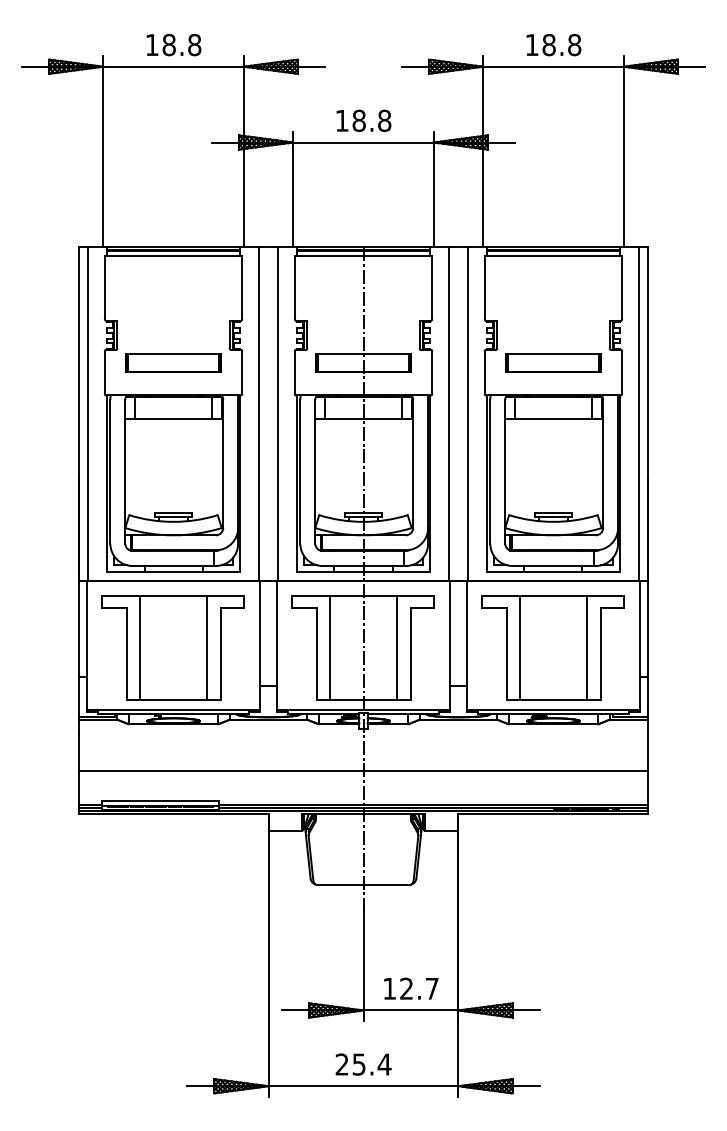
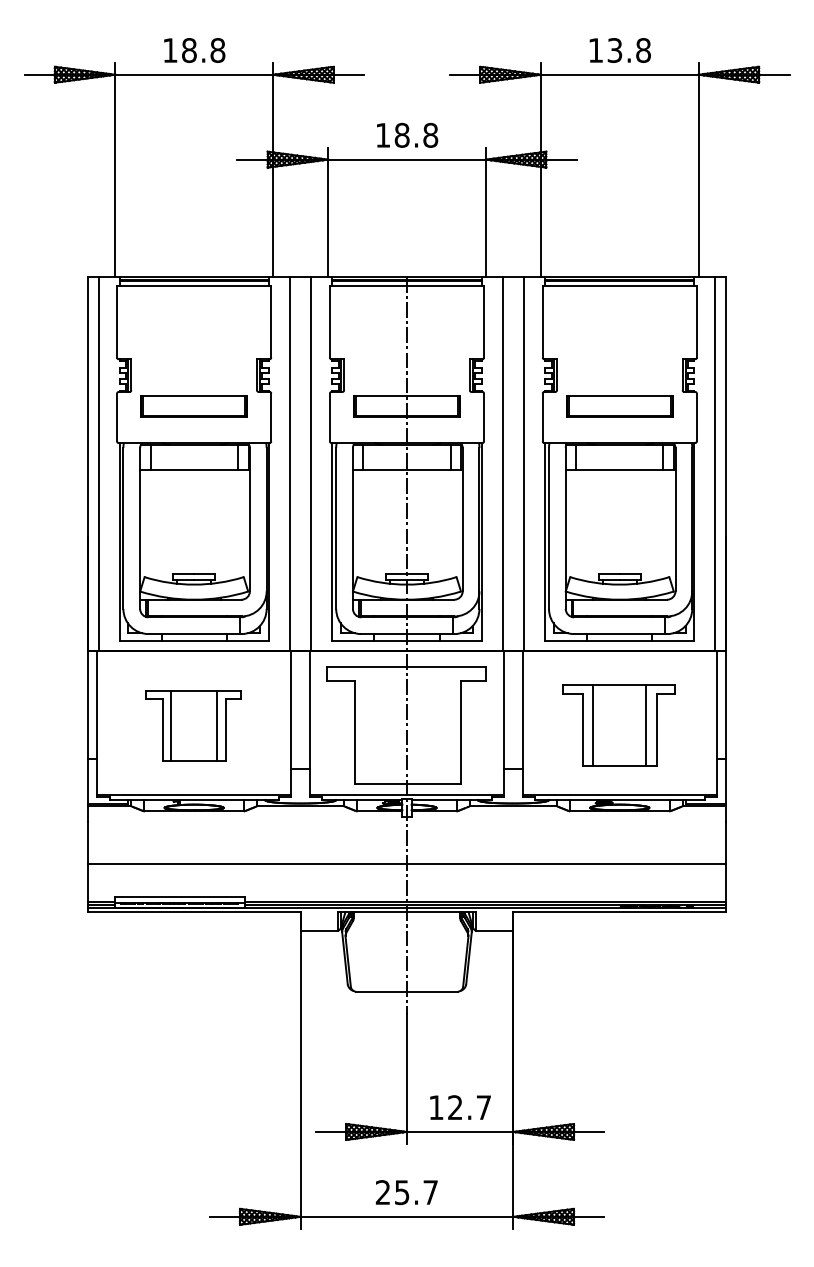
text: (548, 45) -> (614, 50), 18.8 -> 13.8
part: (172, 647) -> (193, 725), size x0.6
line: (329, 647) -> (368, 725), removed
line: (397, 647) -> (445, 725), removed
part: (552, 647) -> (618, 725), size x0.7
text: (384, 1064) -> (430, 1192), 25.4 -> 25.7

